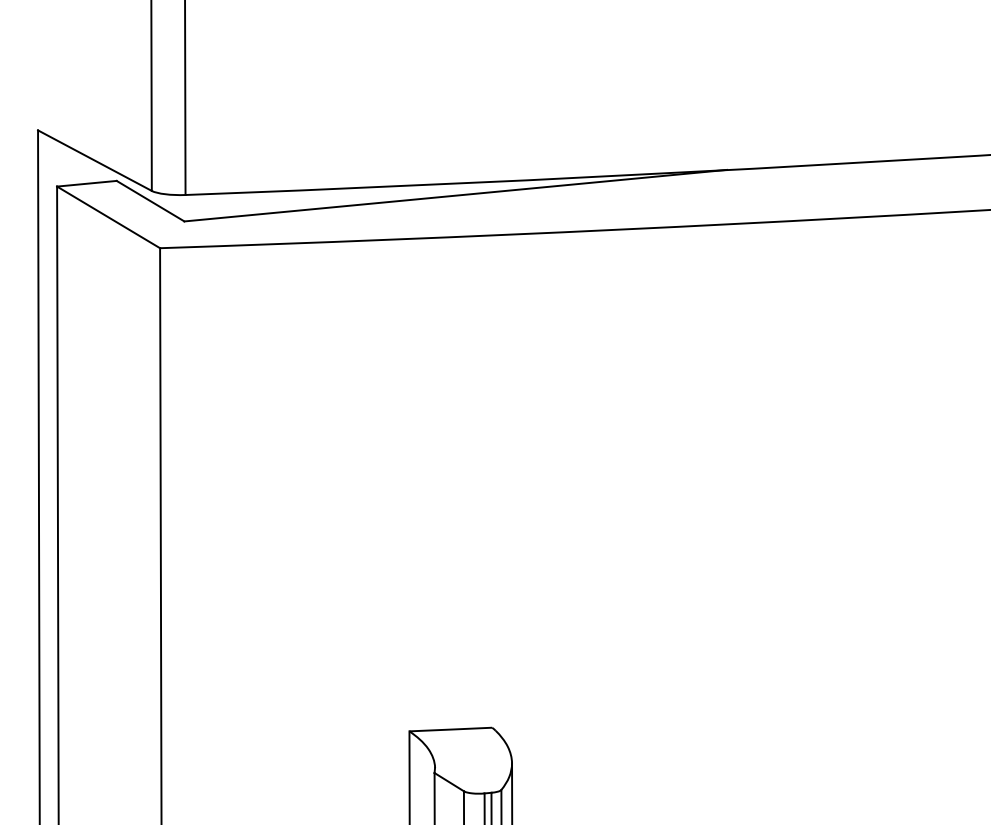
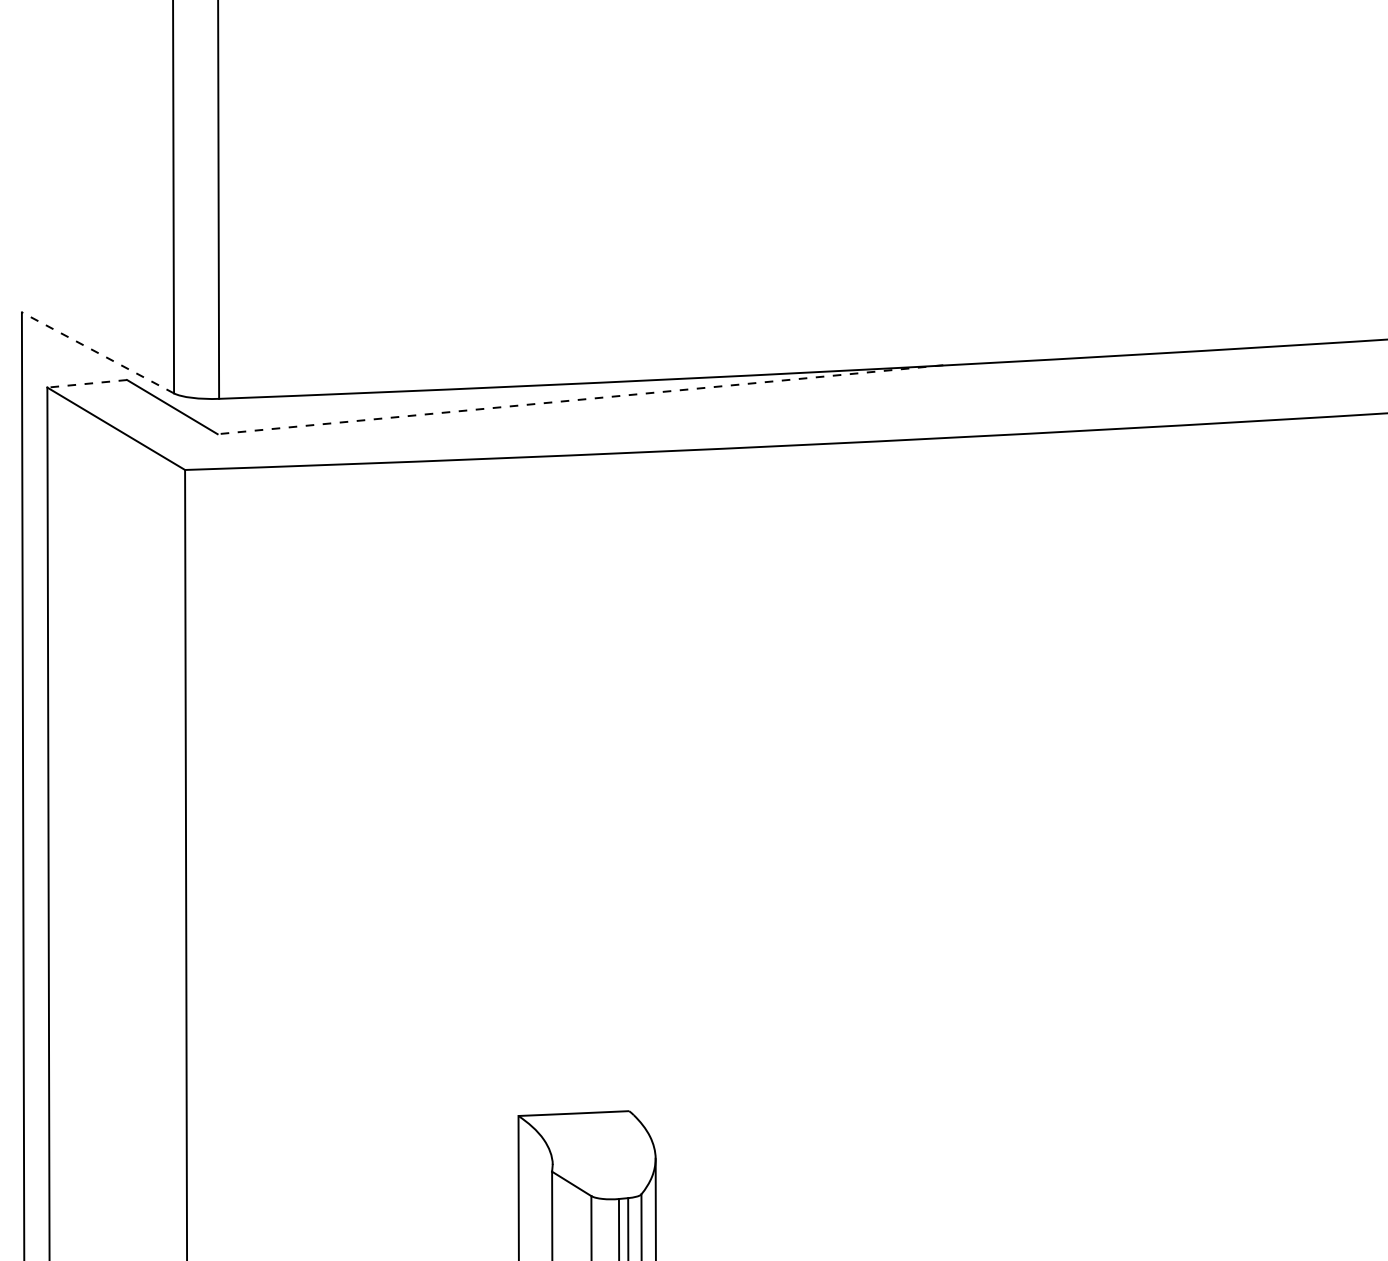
line: (94, 160) -> (97, 352), solid -> dashed
line: (86, 183) -> (86, 383), solid -> dashed
line: (455, 195) -> (579, 399), solid -> dashed

